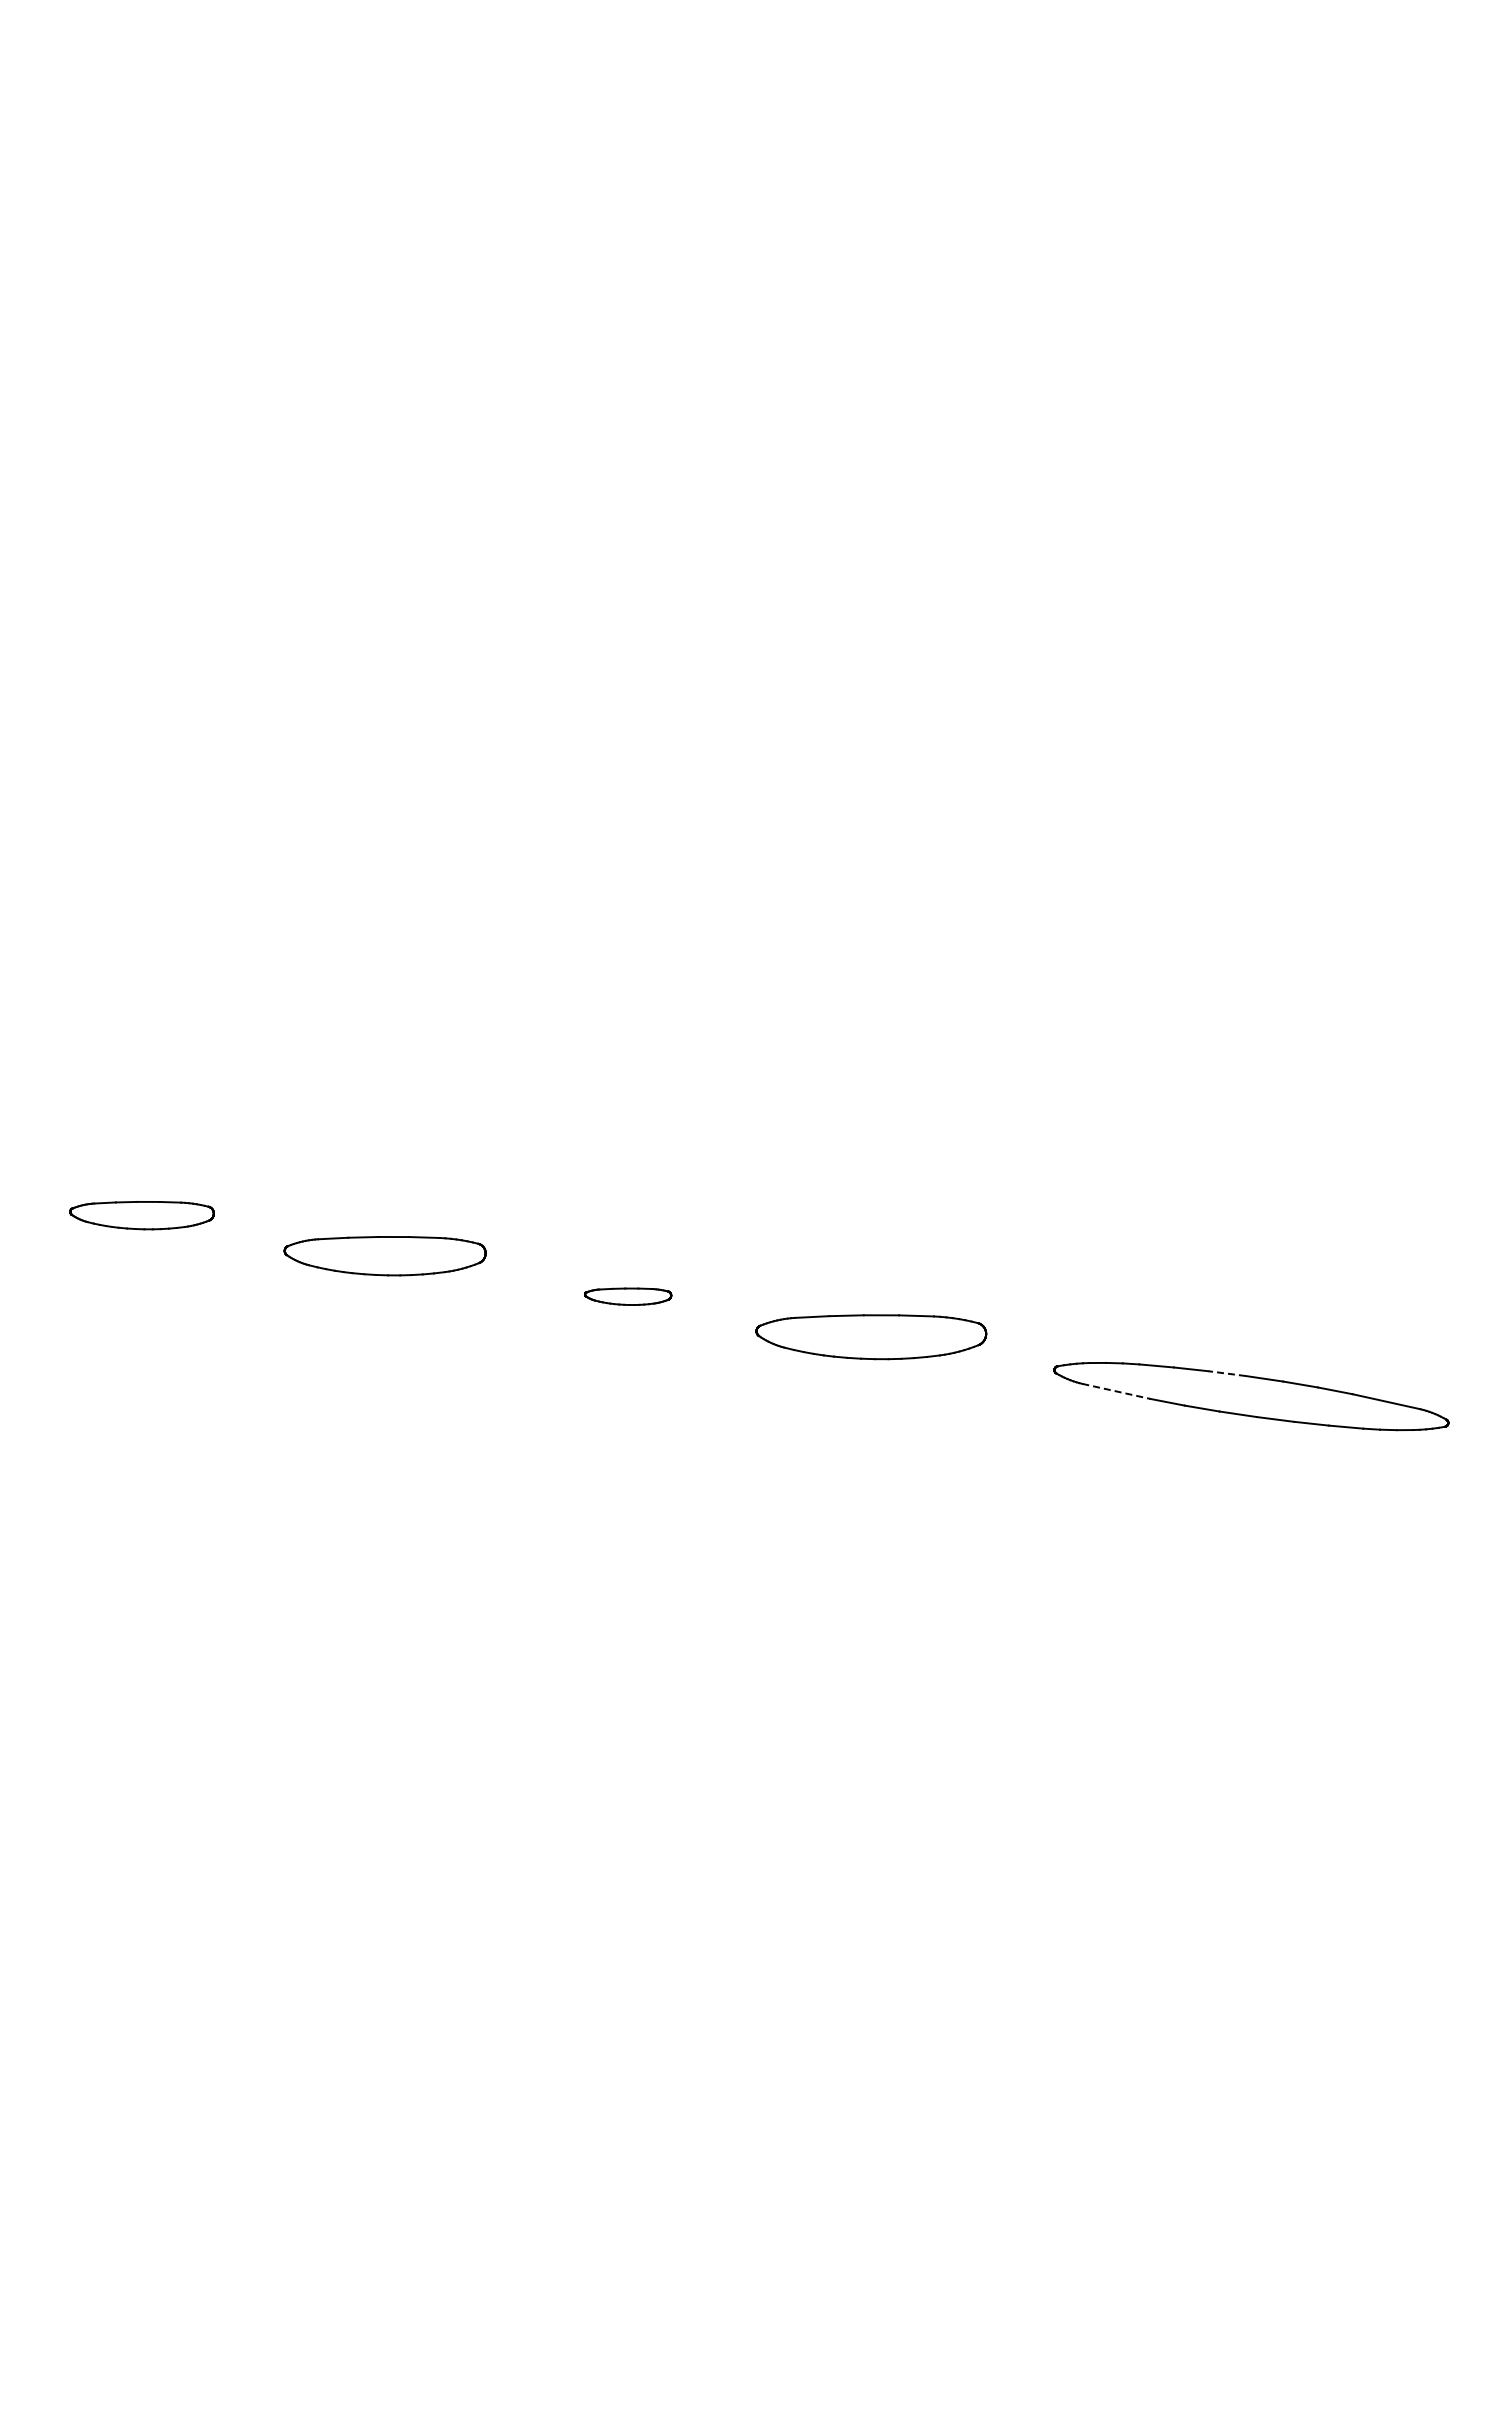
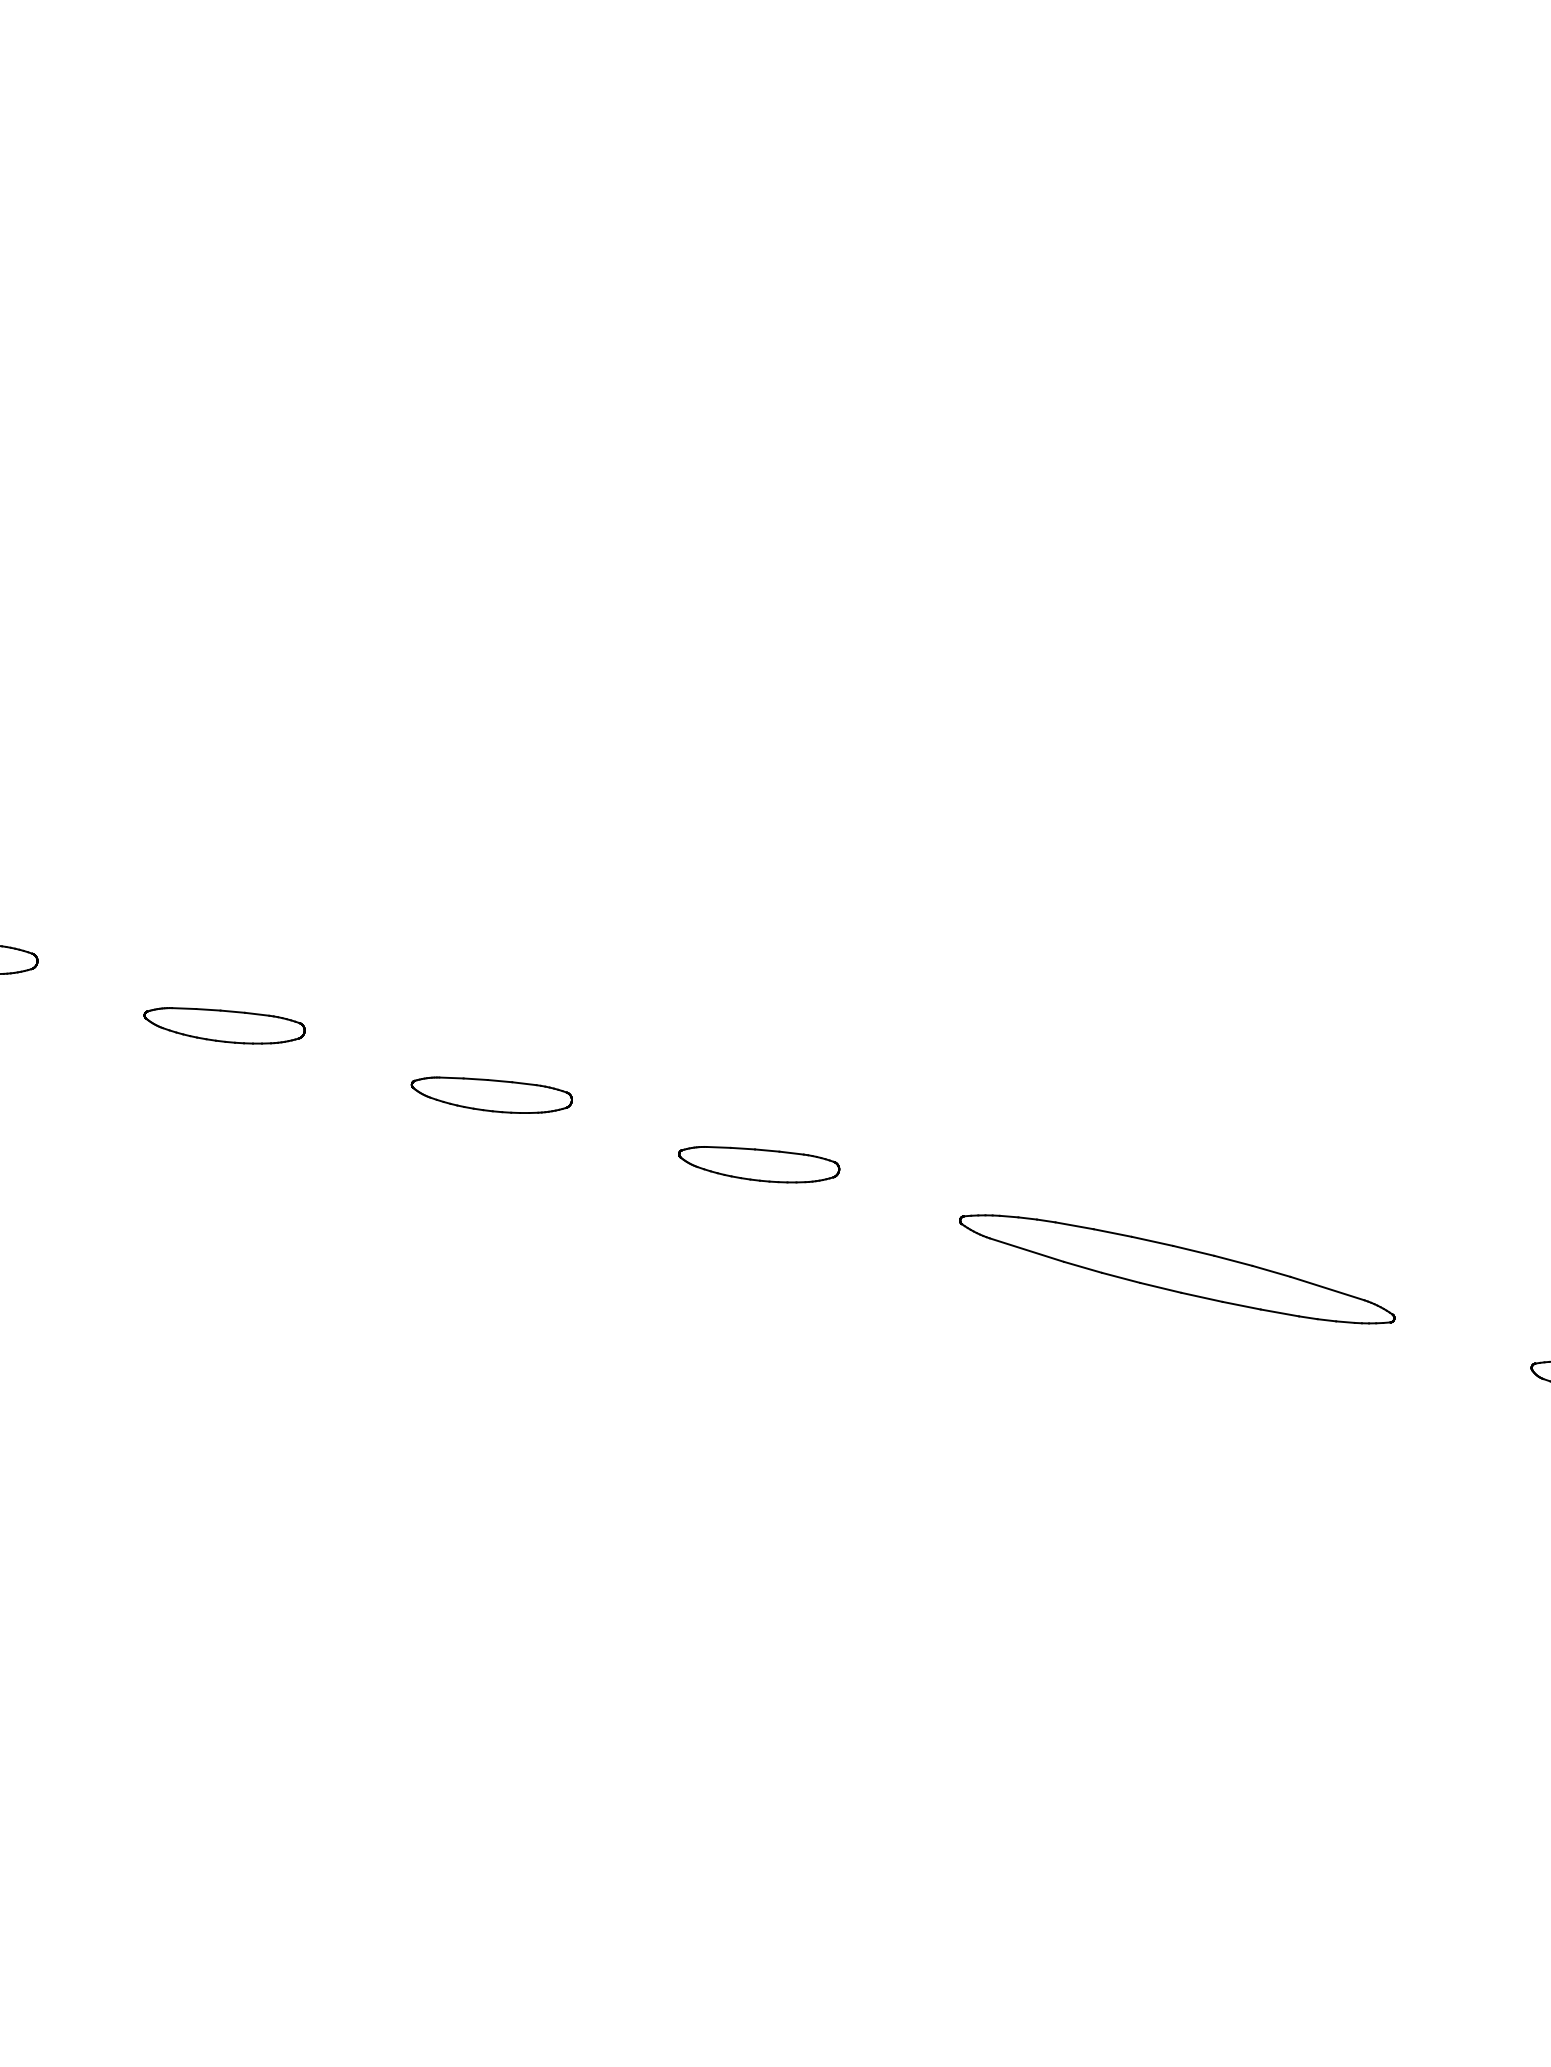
part: (384, 1255) -> (223, 1025), size x0.71
part: (627, 1296) -> (490, 1095), size x1.67
part: (870, 1336) -> (758, 1164), size x0.62
line: (1227, 1373) -> (1152, 1241), dashed -> solid
line: (1116, 1391) -> (1027, 1250), dashed -> solid

